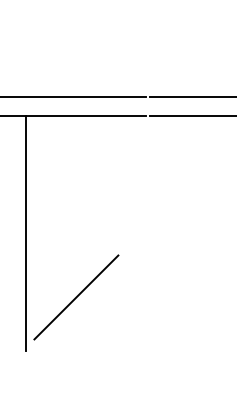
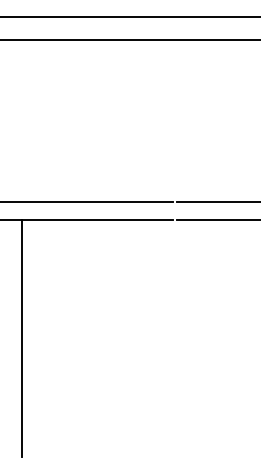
line: (25, 233) -> (51, 338), removed
line: (76, 297) -> (102, 402), removed

